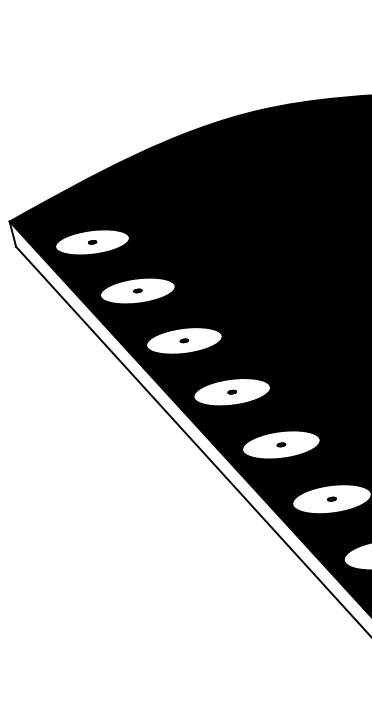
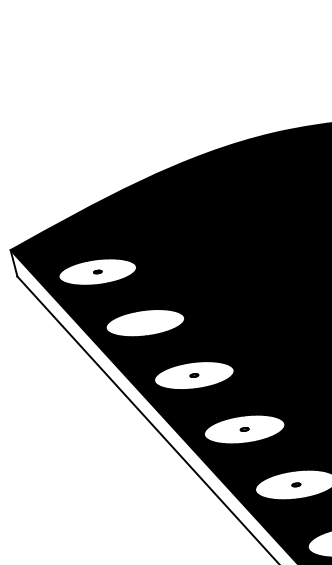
part: (137, 290) -> (145, 322), removed

